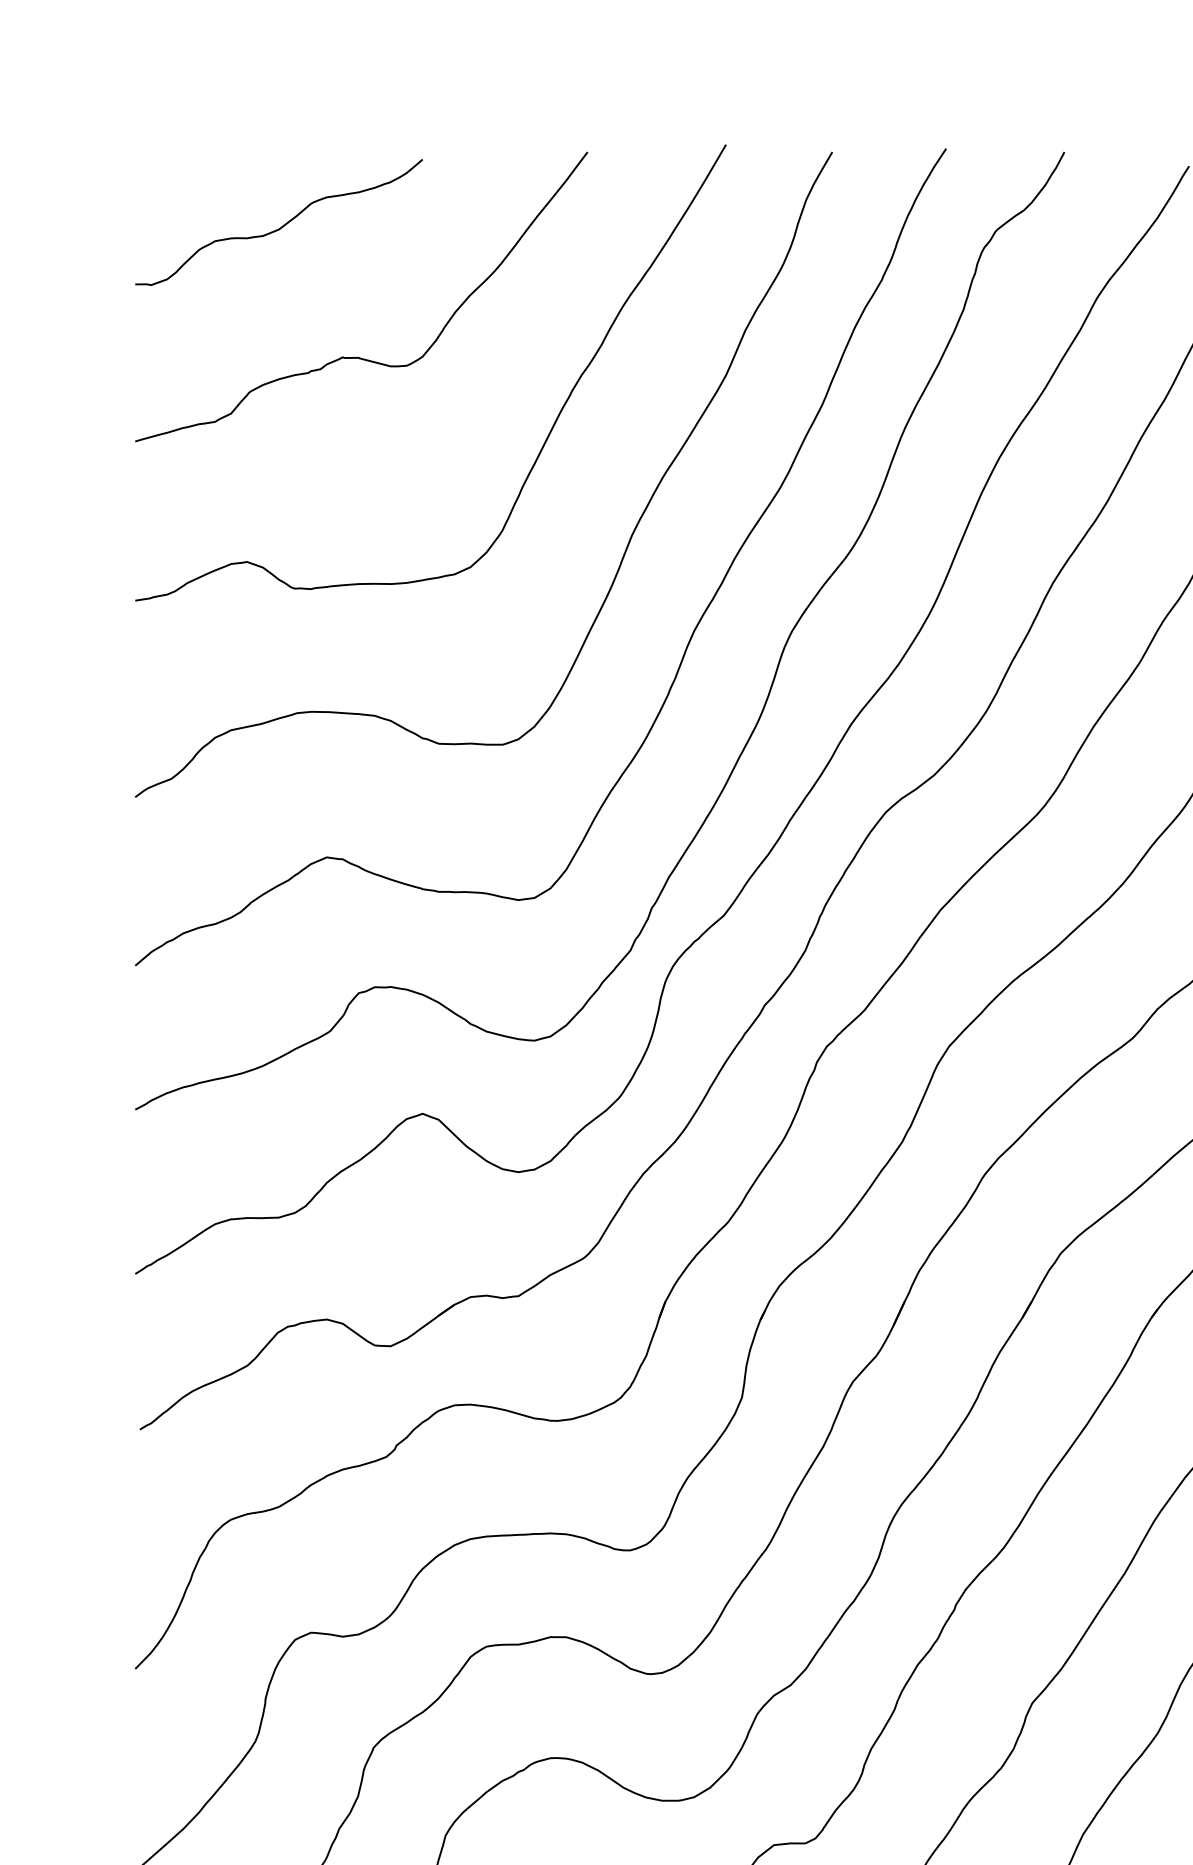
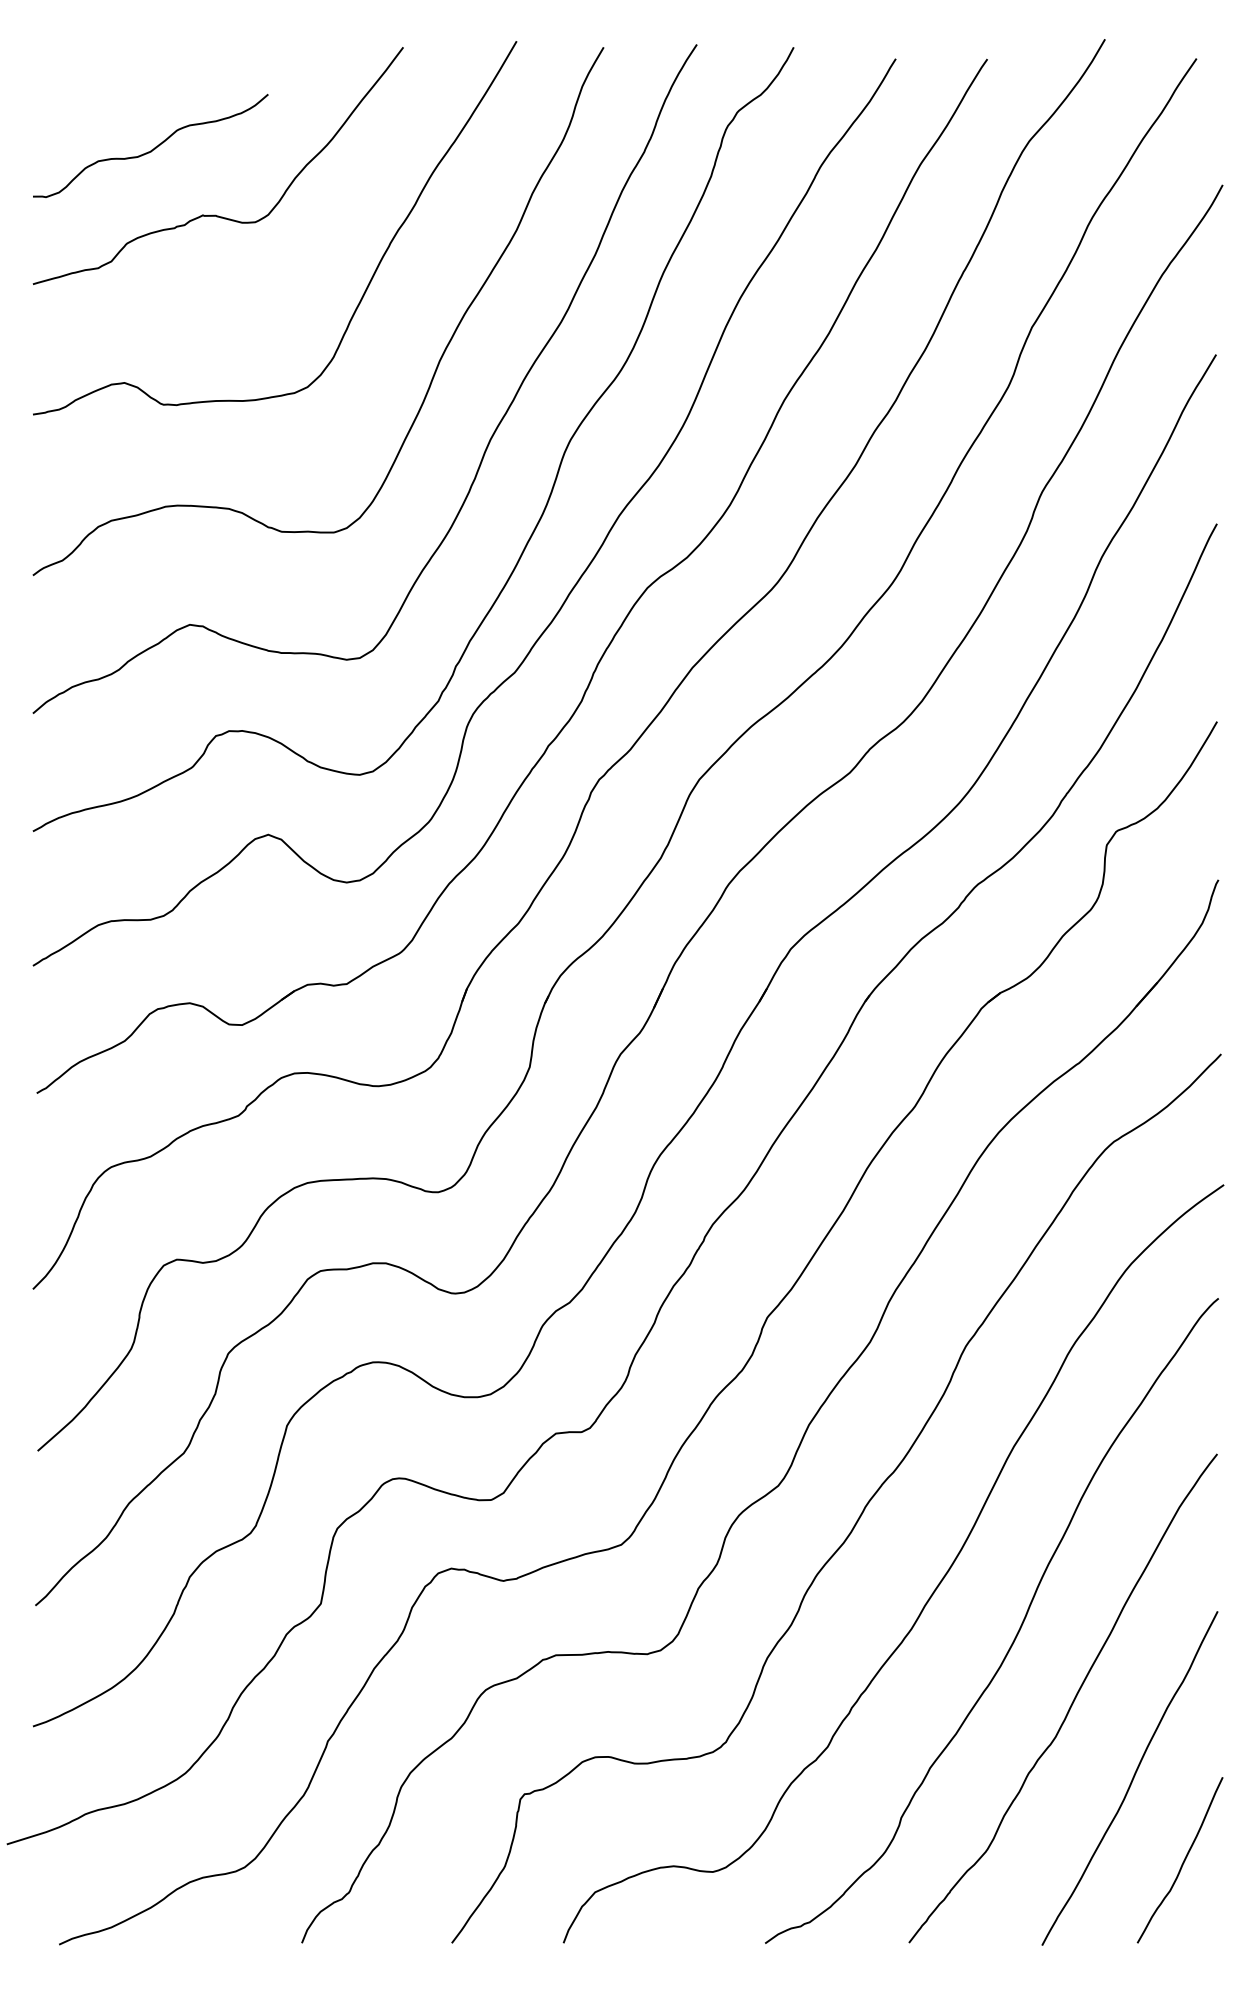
curve: (280, 226) -> (151, 149), moved

